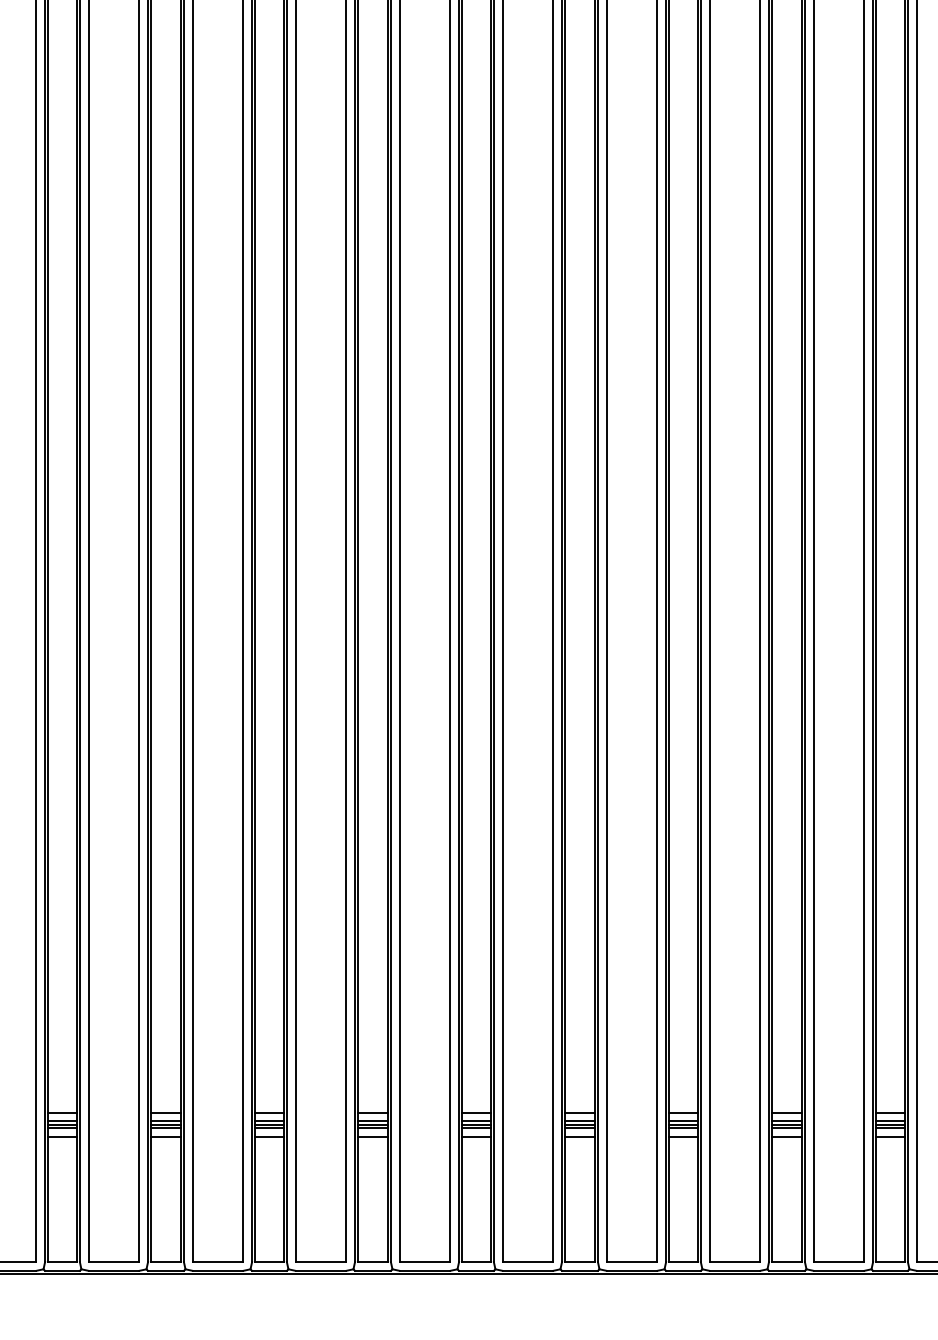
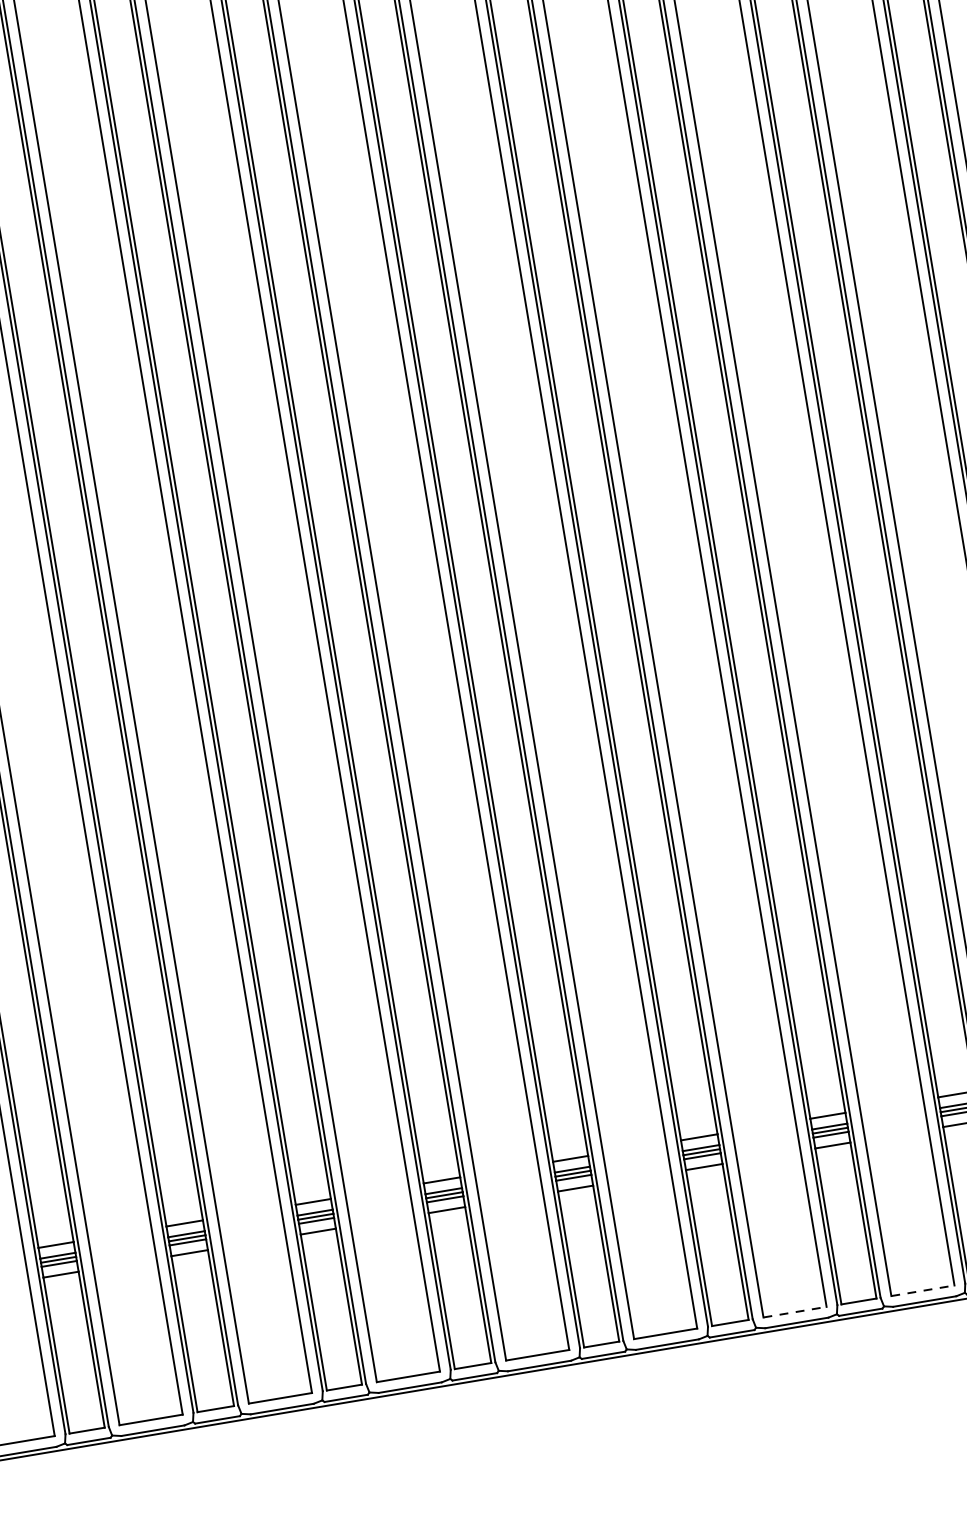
line: (632, 1262) -> (795, 1312), solid -> dashed
line: (735, 1262) -> (923, 1291), solid -> dashed

